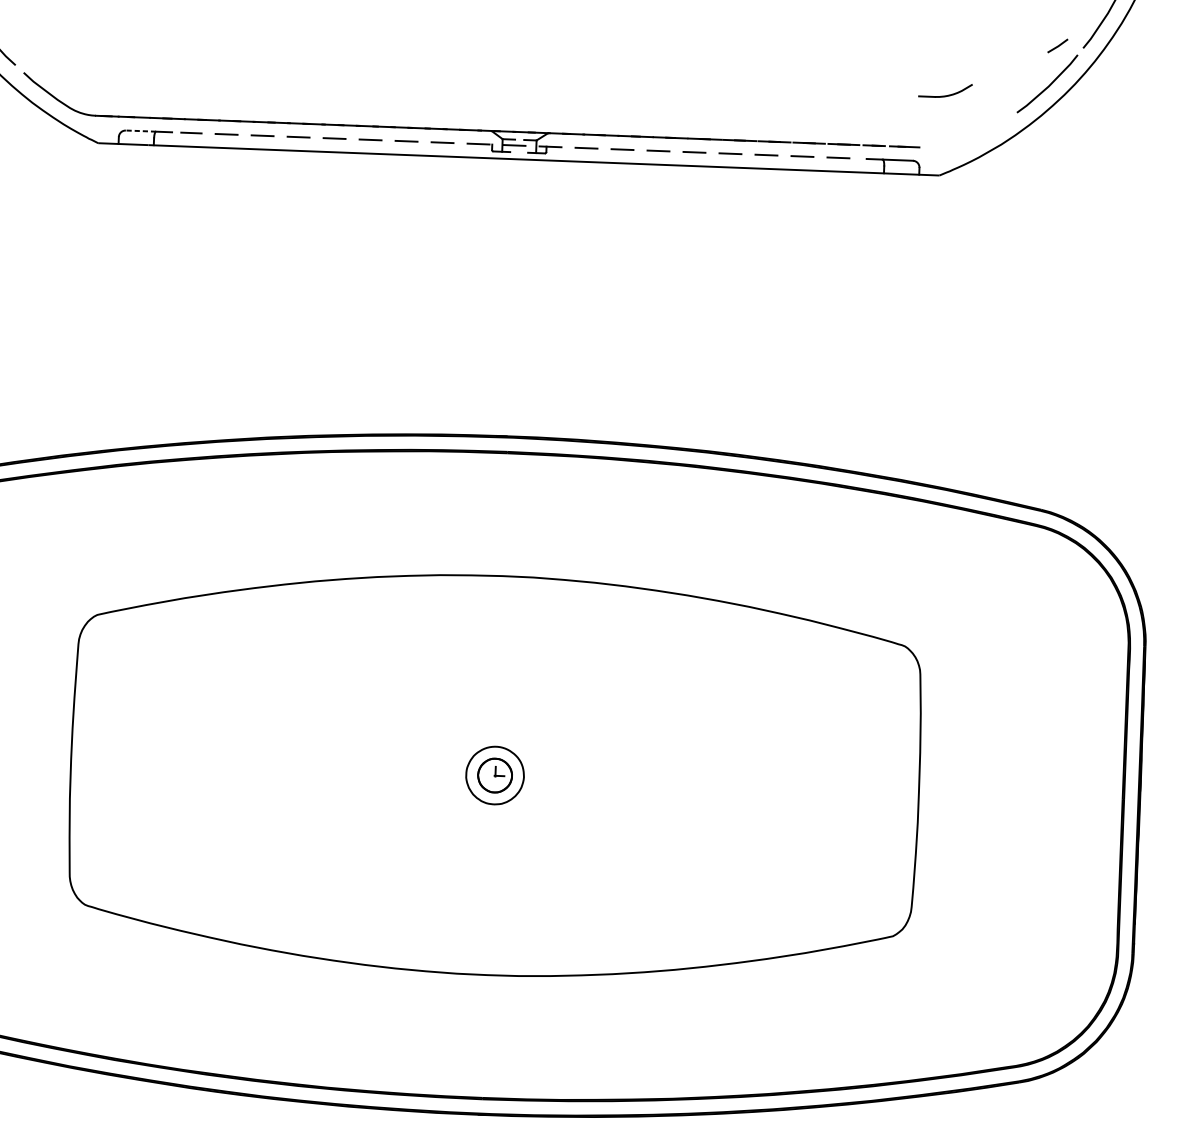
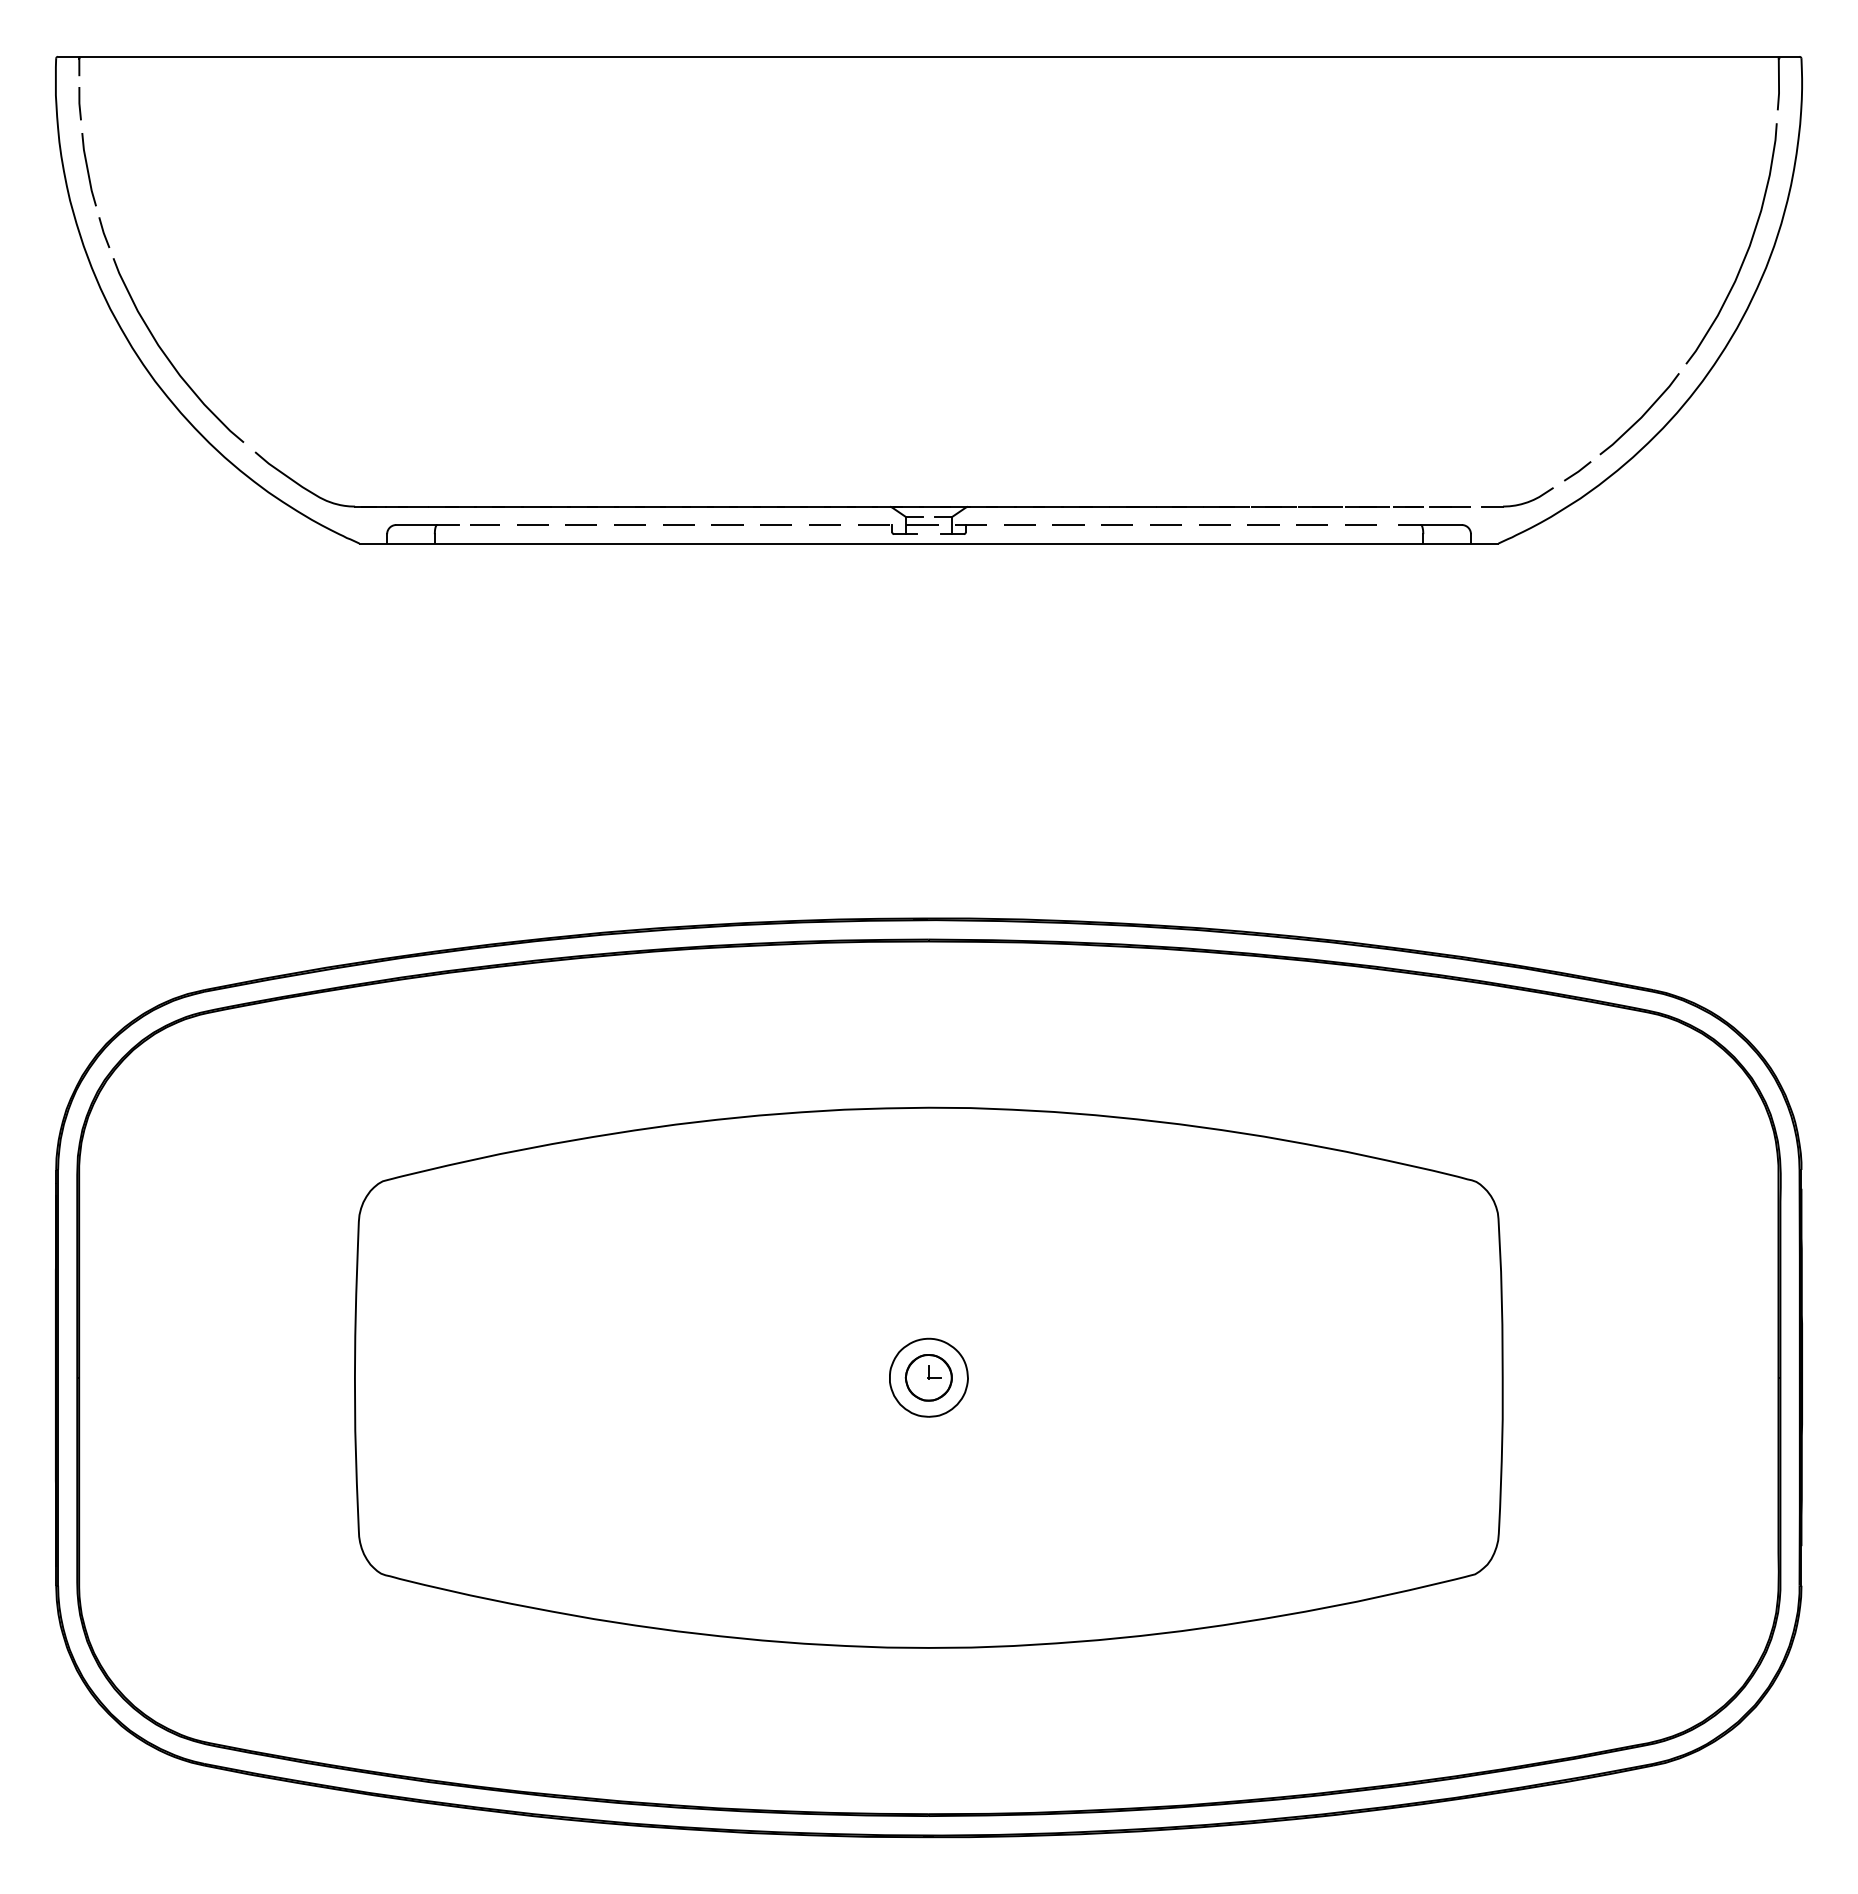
line: (1057, 46) -> (1577, 471), moved
part: (947, 95) -> (1519, 503), moved
line: (140, 130) -> (416, 524), dashed -> solid

